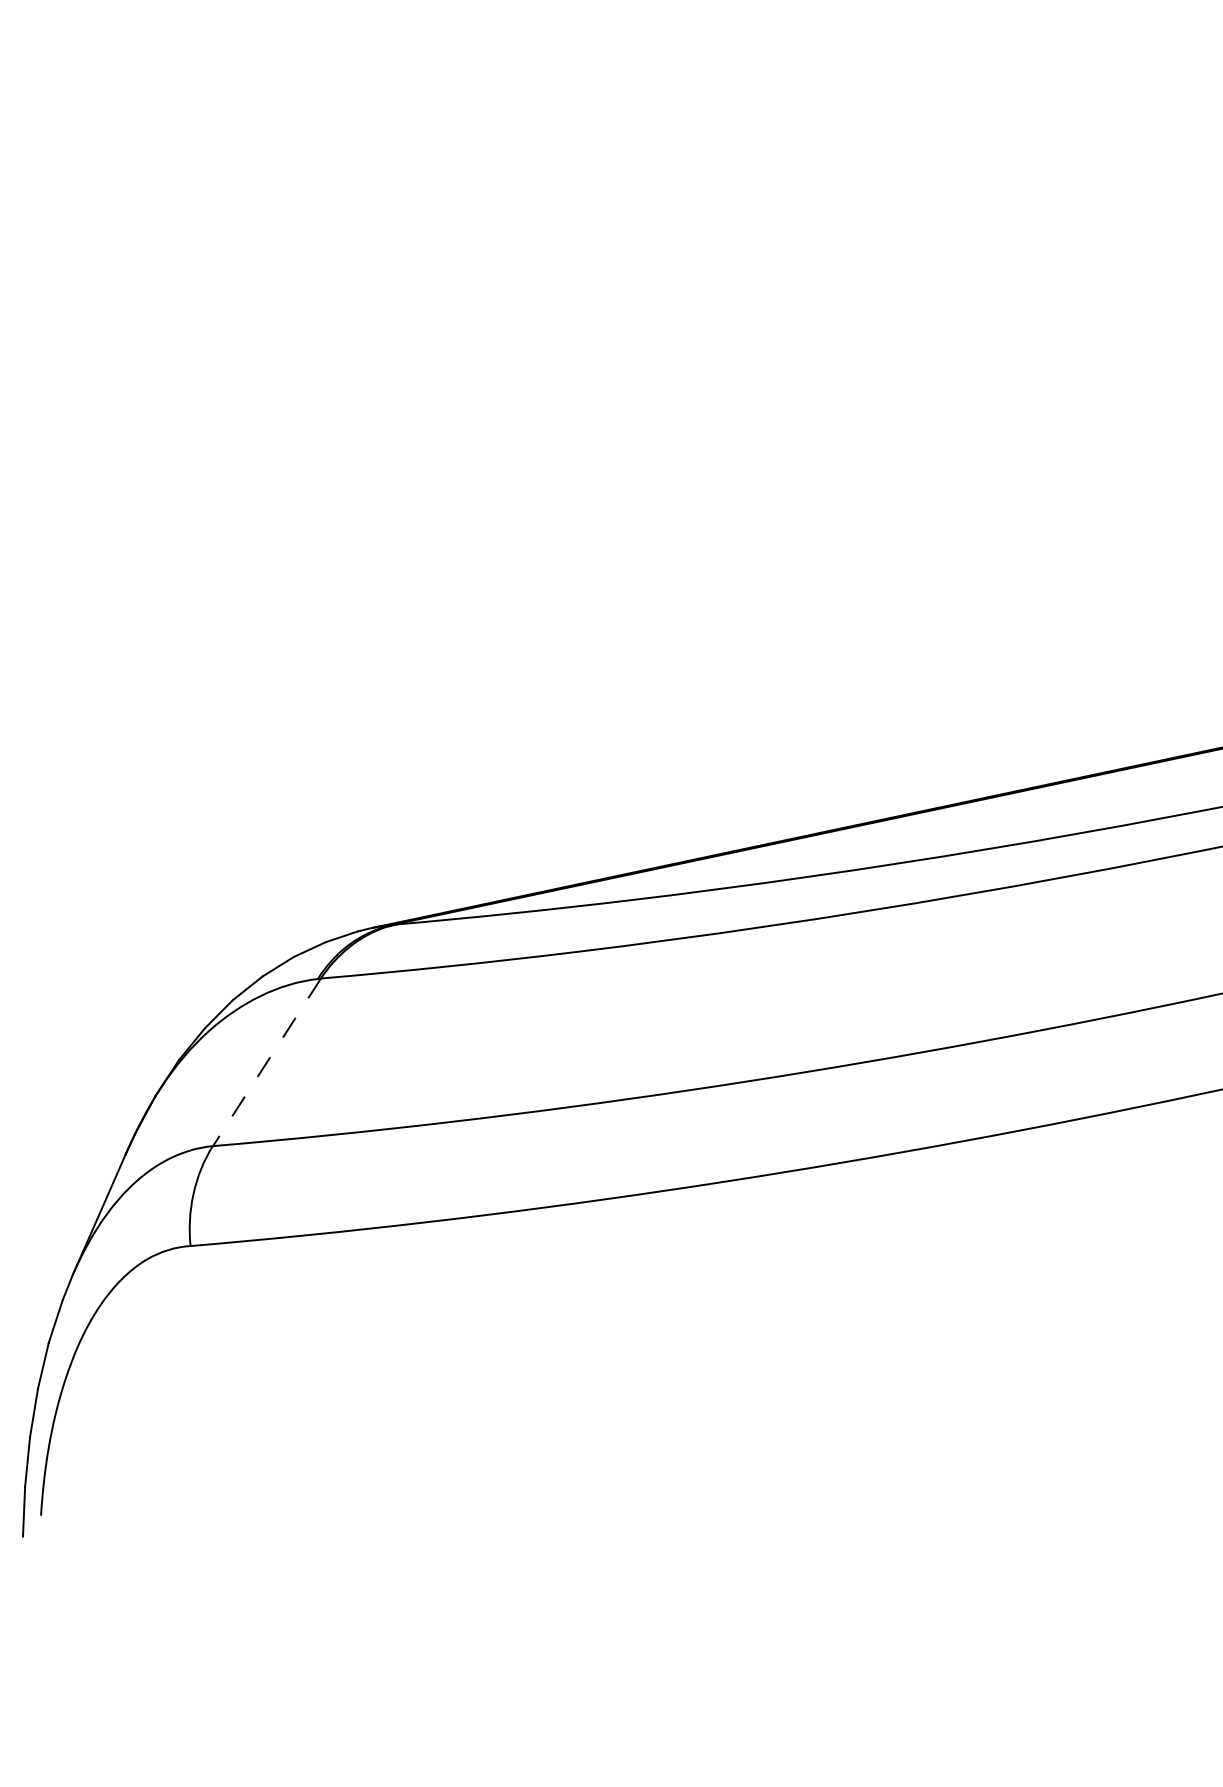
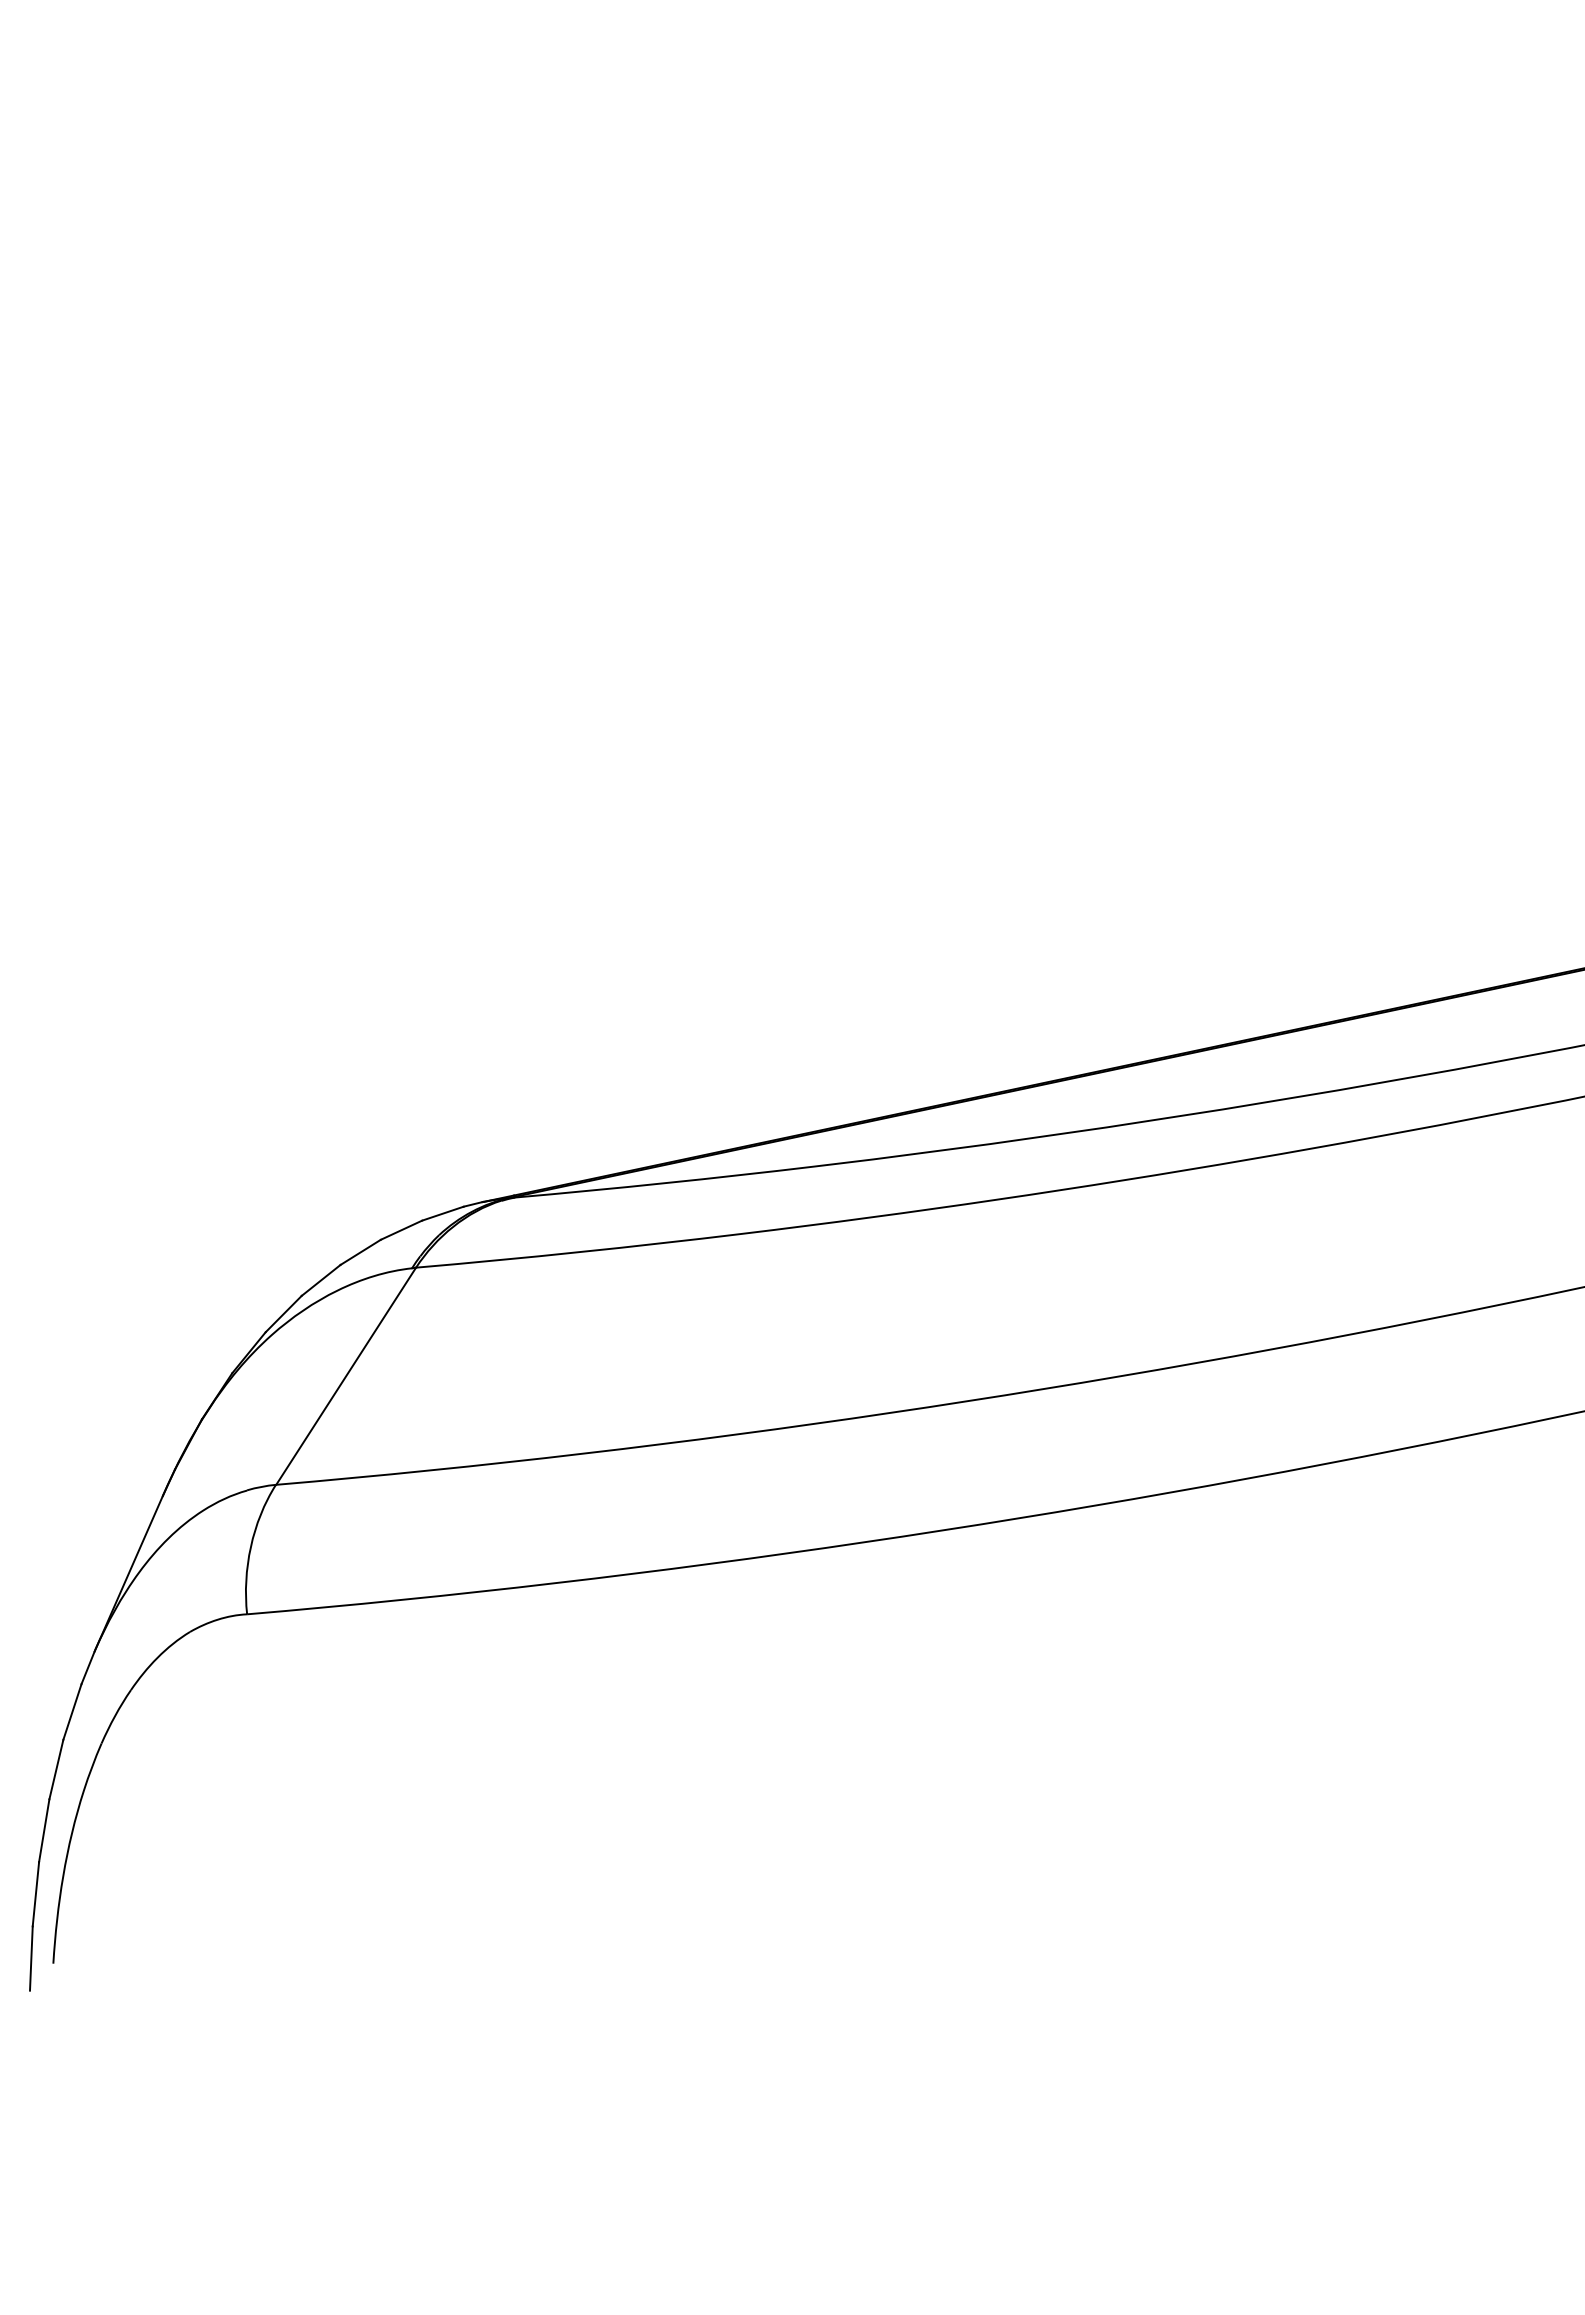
line: (266, 1062) -> (345, 1376), dashed -> solid

